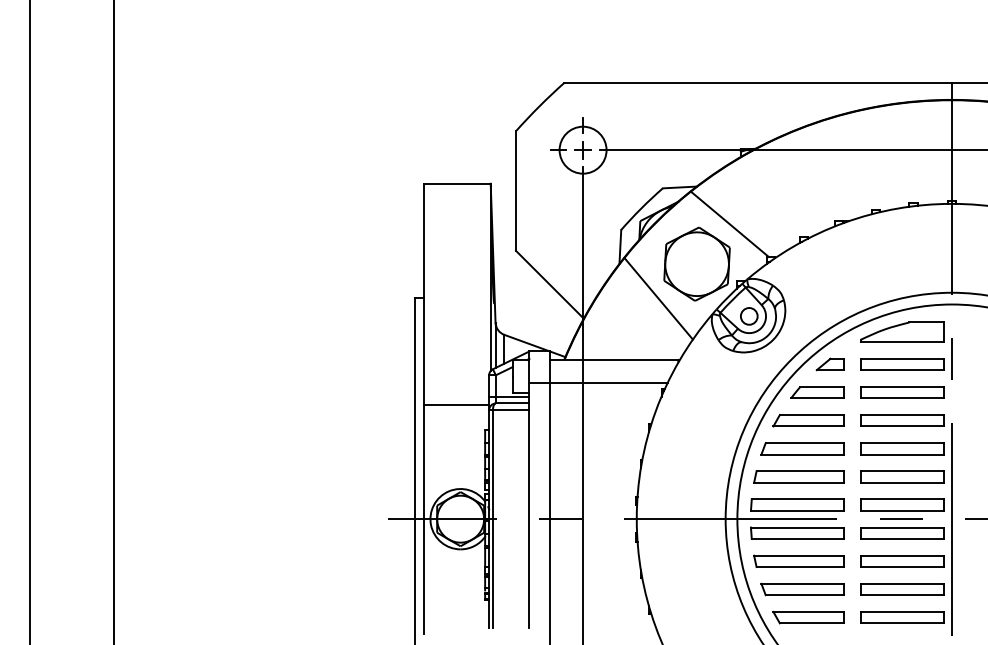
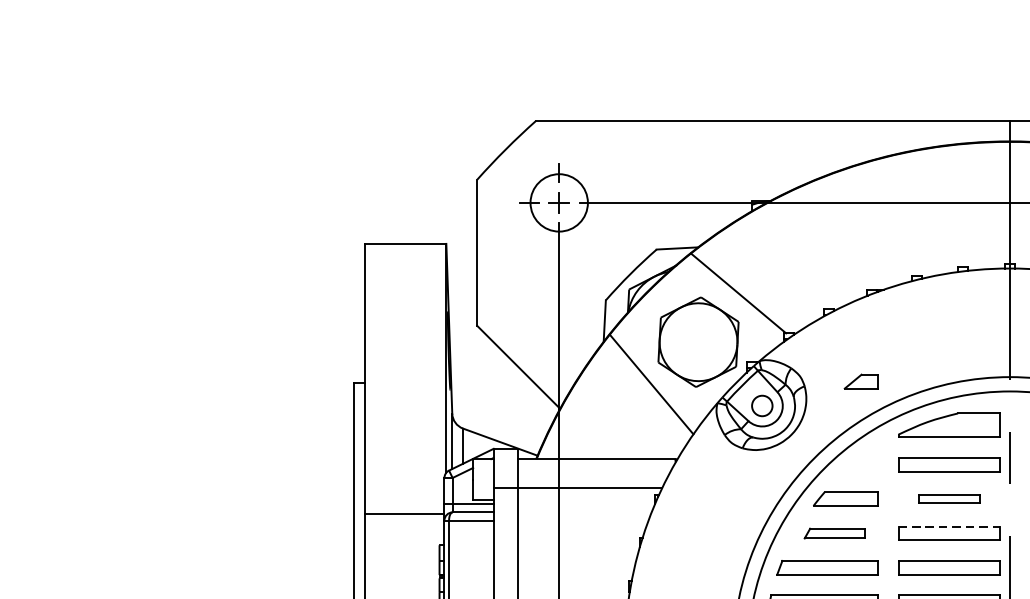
part: (829, 364) -> (860, 381), moved
part: (902, 392) -> (949, 498), size x0.6
line: (902, 415) -> (949, 527), solid -> dashed
part: (808, 420) -> (834, 533), size x0.7

